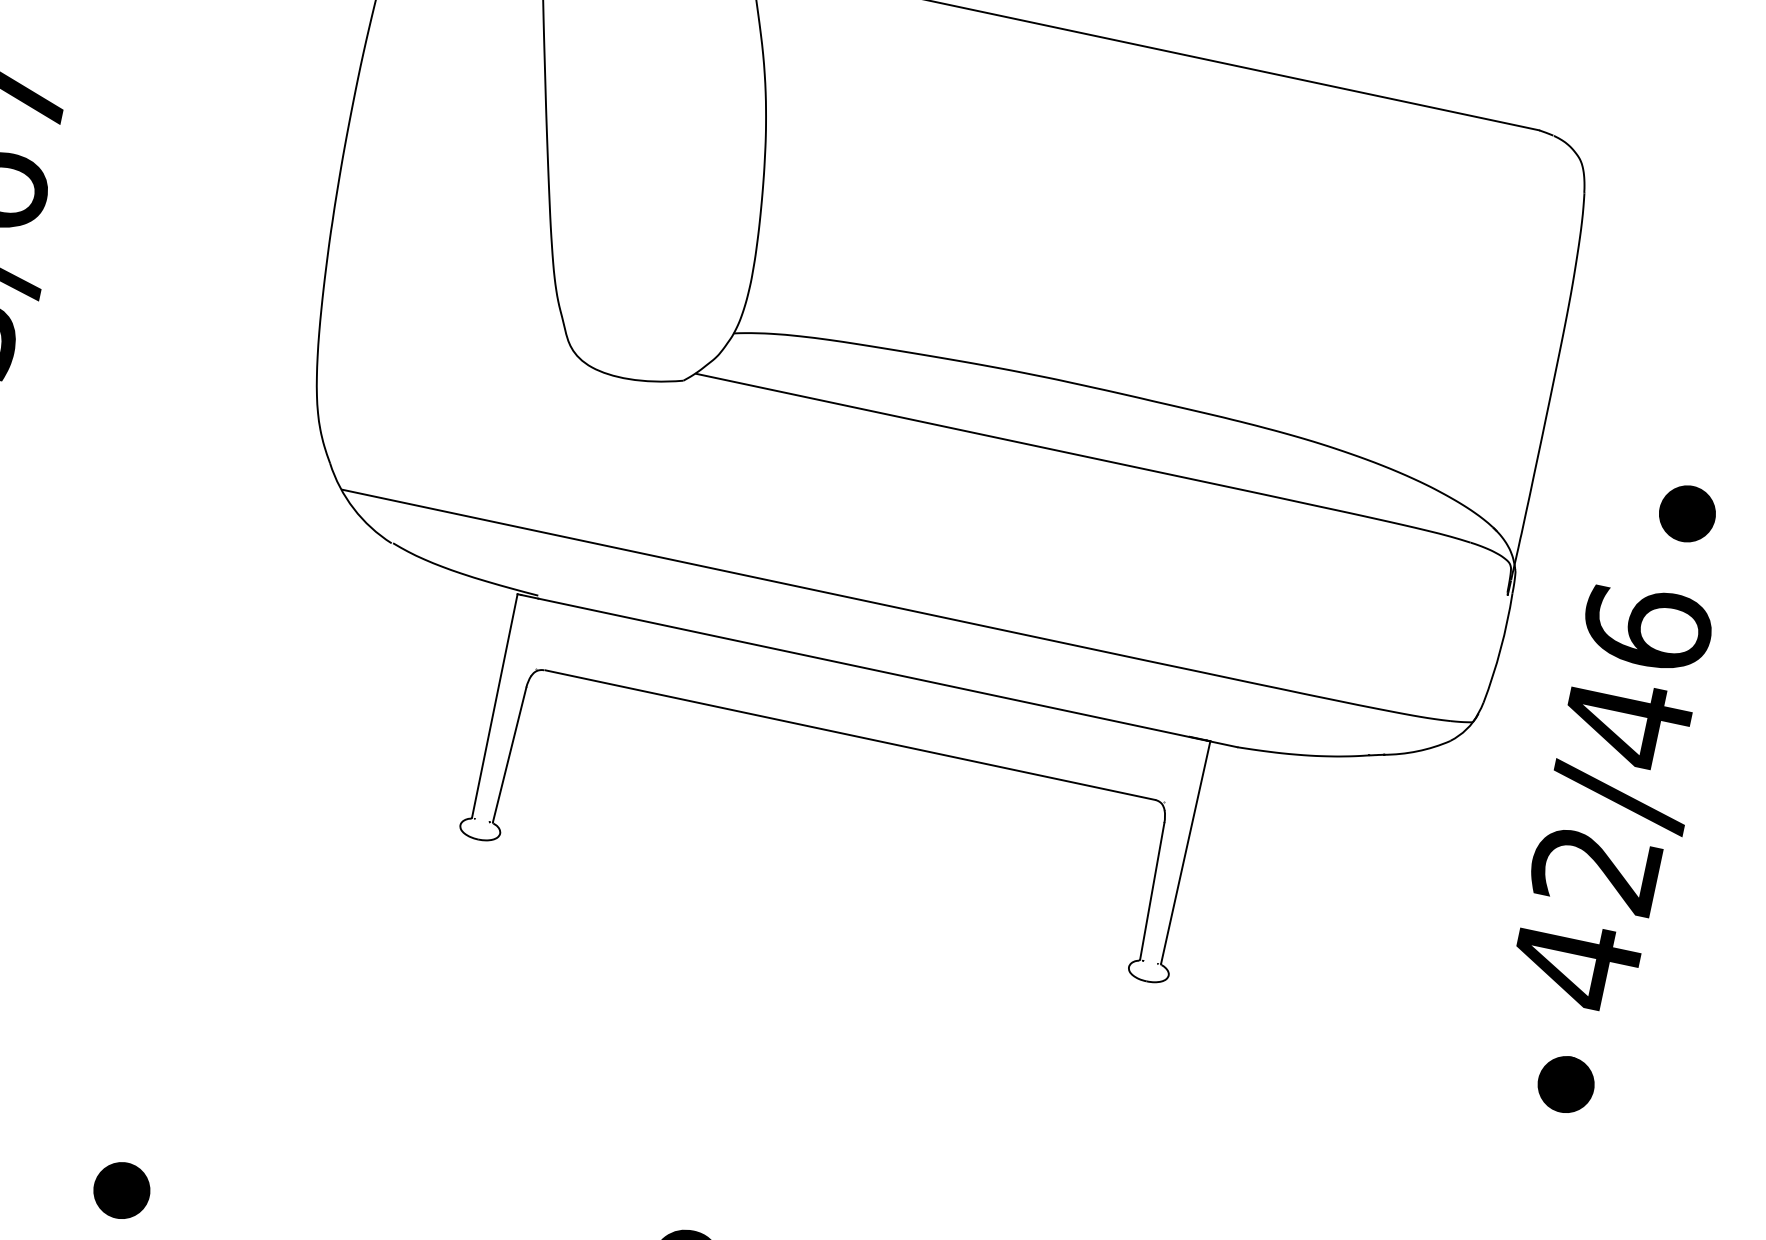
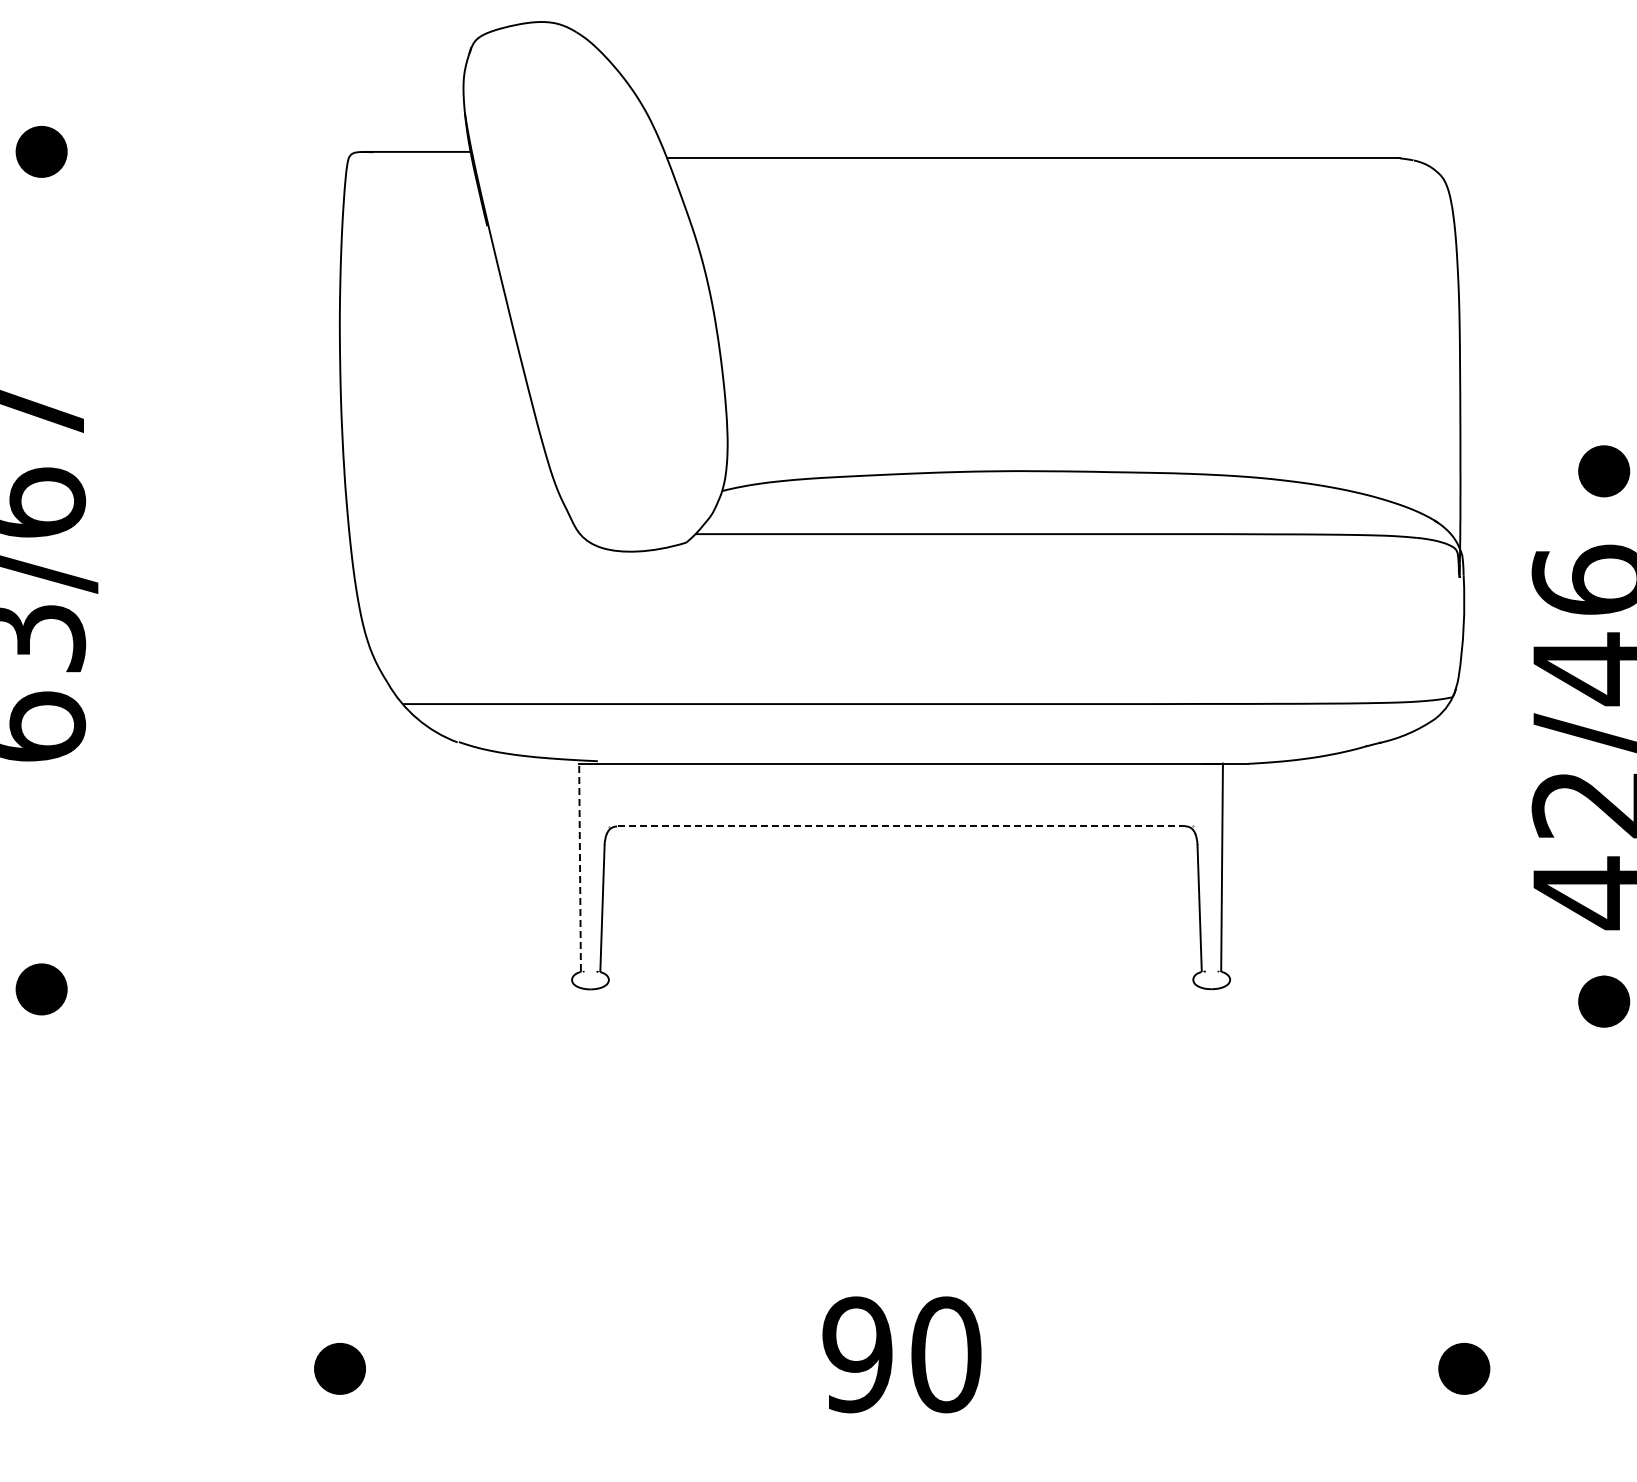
line: (495, 706) -> (580, 867), solid -> dashed
line: (851, 735) -> (902, 826), solid -> dashed

